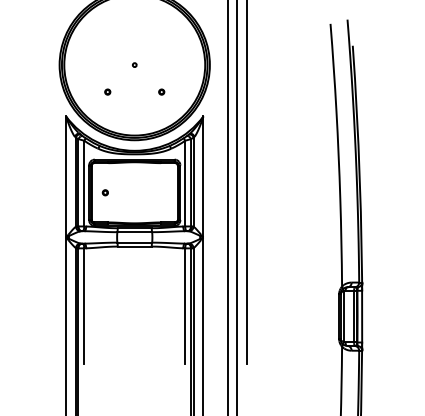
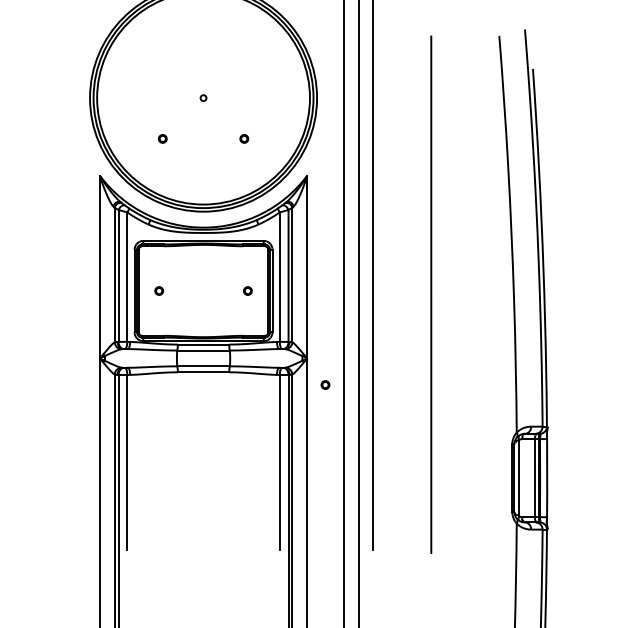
part: (163, 192) -> (246, 290), added
line: (285, 195) -> (431, 295), added
part: (215, 254) -> (325, 384), added

